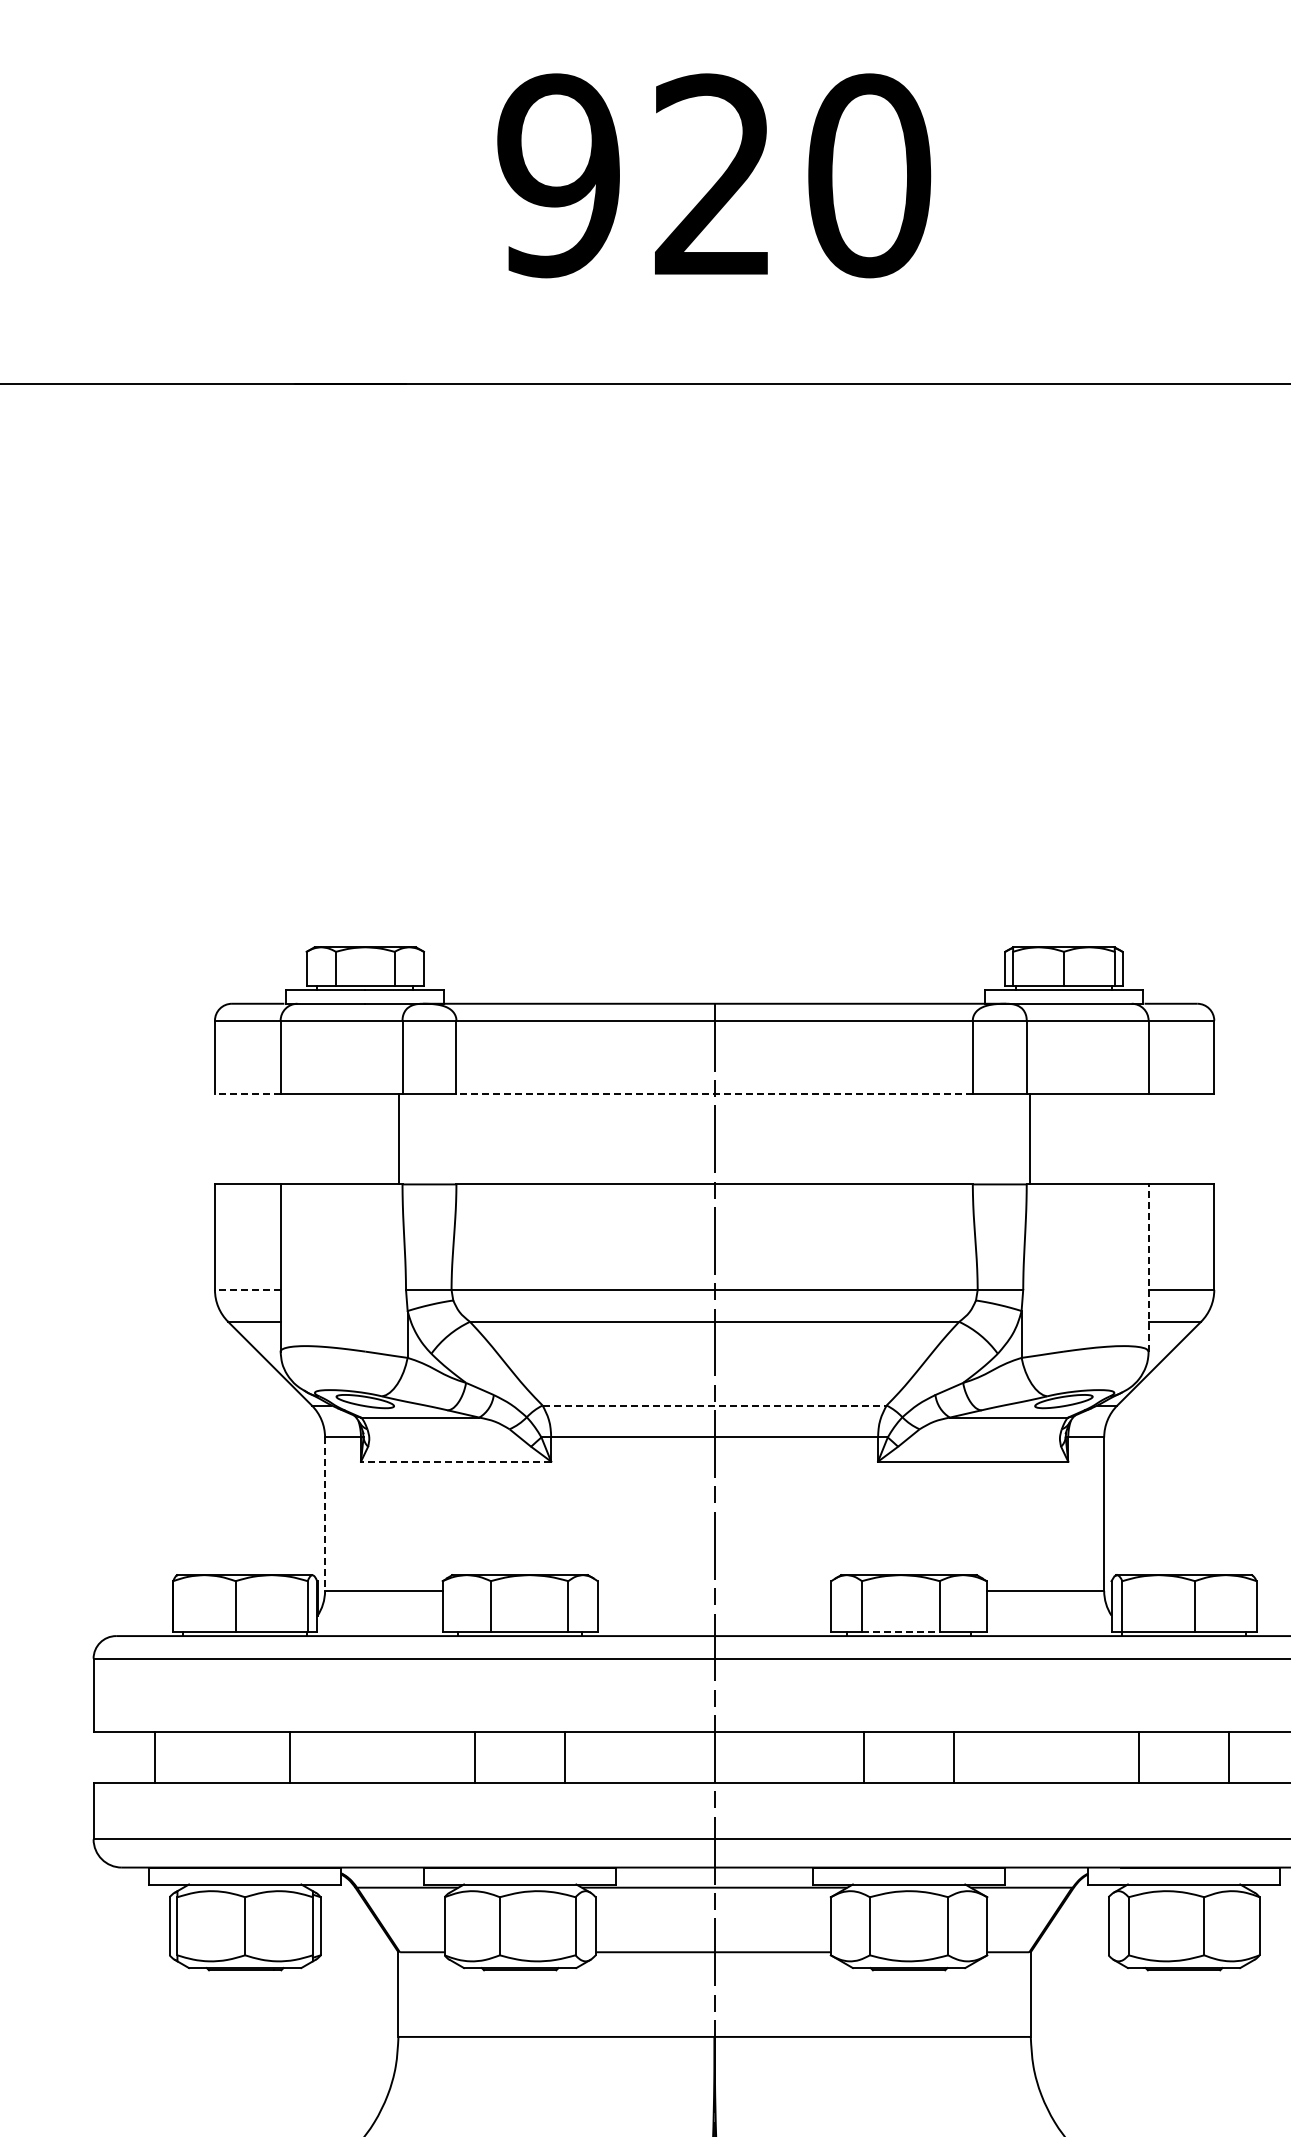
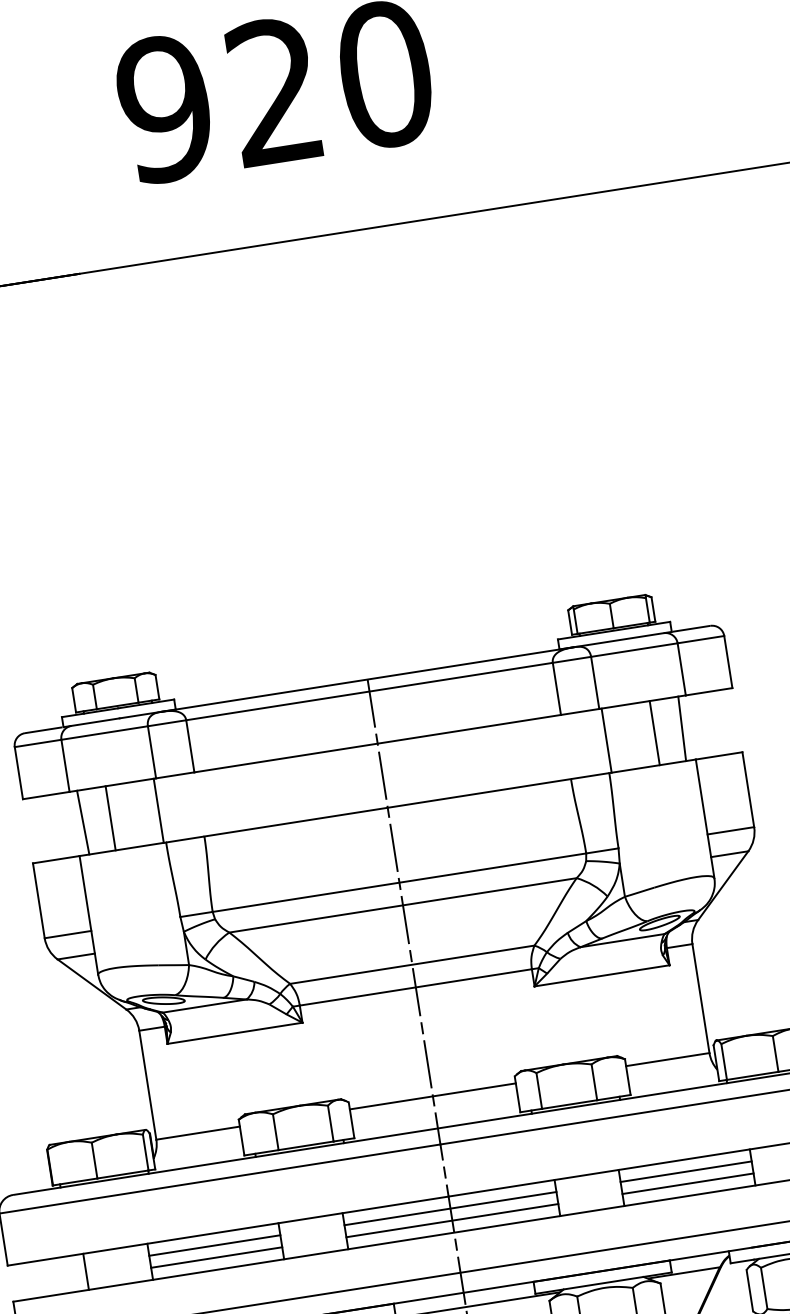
line: (247, 1094) -> (46, 795), dashed -> solid
line: (714, 1094) -> (377, 743), dashed -> solid
line: (292, 1139) -> (83, 822), added
line: (331, 1139) -> (110, 818), added
line: (1097, 1139) -> (654, 733), added
line: (1136, 1139) -> (682, 729), added
line: (1148, 1268) -> (705, 819), dashed -> solid
line: (247, 1289) -> (67, 934), dashed -> solid
line: (715, 1405) -> (412, 964), dashed -> solid
line: (455, 1461) -> (234, 1033), dashed -> solid
line: (325, 1514) -> (148, 1085), dashed -> solid
line: (714, 1590) -> (432, 1096), added
line: (900, 1631) -> (569, 1104), dashed -> solid
line: (382, 1749) -> (214, 1245), added
line: (714, 1749) -> (450, 1208), added
line: (1046, 1749) -> (686, 1172), added
line: (155, 1757) -> (86, 1271), moved
line: (382, 1765) -> (216, 1257), added
line: (714, 1765) -> (452, 1220), added
line: (1046, 1765) -> (687, 1183), added

